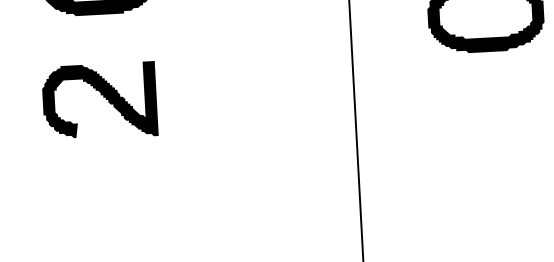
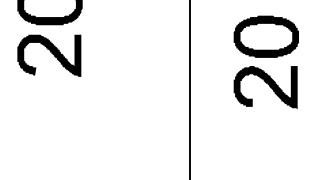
part: (100, 100) -> (49, 55), moved
fill: (489, 104) -> (265, 87), added

